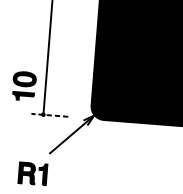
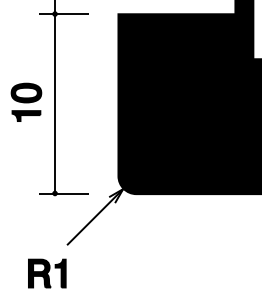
part: (24, 85) -> (26, 101), moved
line: (49, 115) -> (63, 193), dashed -> solid

